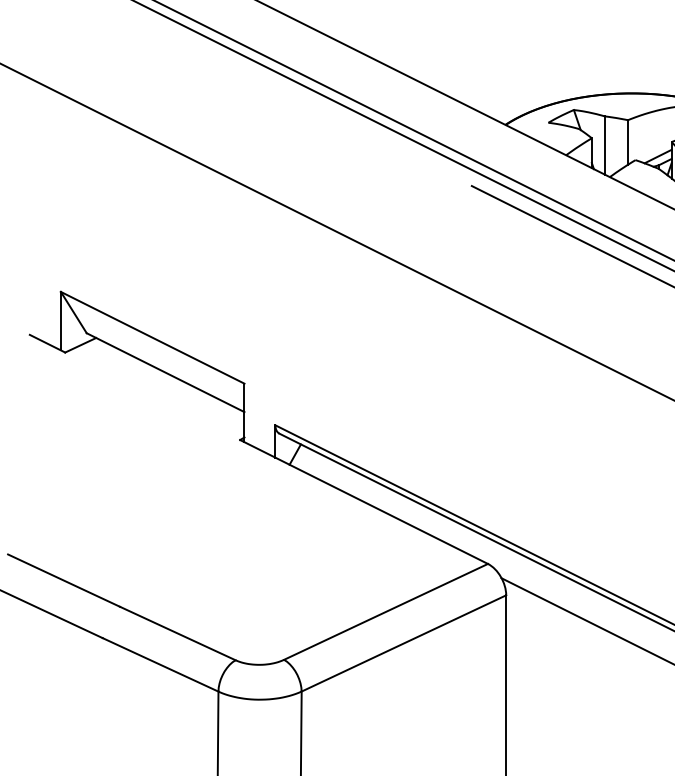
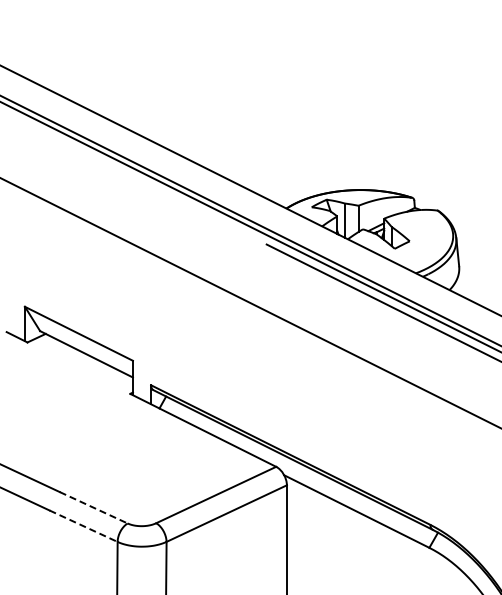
line: (179, 633) -> (94, 507), solid -> dashed
line: (162, 665) -> (84, 526), solid -> dashed

